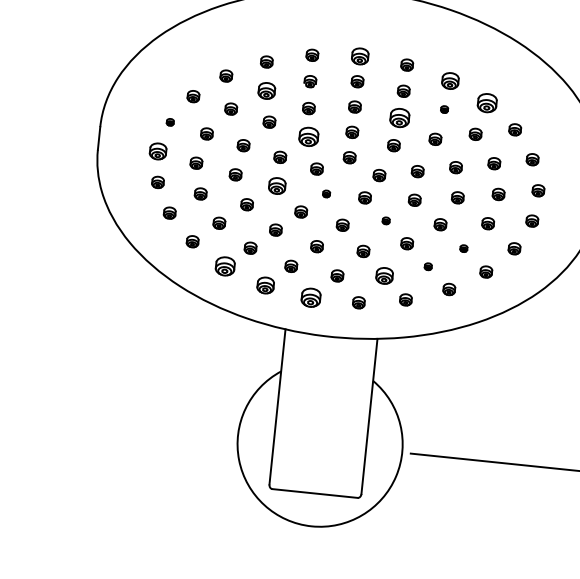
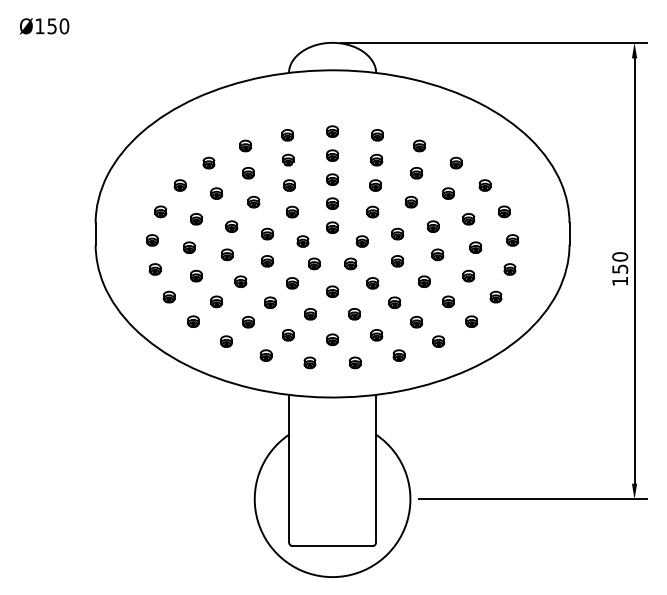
part: (360, 56) -> (332, 131), size x0.71
part: (450, 80) -> (419, 145), size x0.71
part: (266, 91) -> (248, 173), size x0.71
part: (486, 102) -> (455, 162), size x0.62
part: (444, 109) -> (416, 173), size x1.67
part: (399, 117) -> (375, 185), size x0.62
part: (169, 121) -> (160, 211), size x1.67
part: (309, 136) -> (292, 211), size x0.62
part: (158, 151) -> (152, 240), size x0.71
part: (277, 186) -> (267, 261), size x0.71
part: (326, 193) -> (314, 263), size x1.67
part: (385, 220) -> (372, 283), size x1.67
part: (463, 248) -> (448, 301), size x1.67
part: (225, 266) -> (226, 341), size x0.62
part: (427, 266) -> (416, 322), size x1.67
part: (384, 276) -> (376, 335), size x0.71
part: (265, 285) -> (265, 355), size x0.71
part: (310, 297) -> (309, 362), size x0.62

